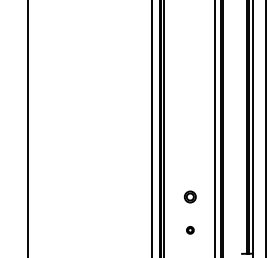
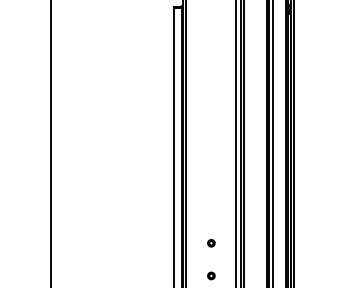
part: (190, 197) -> (211, 243), size x0.62

